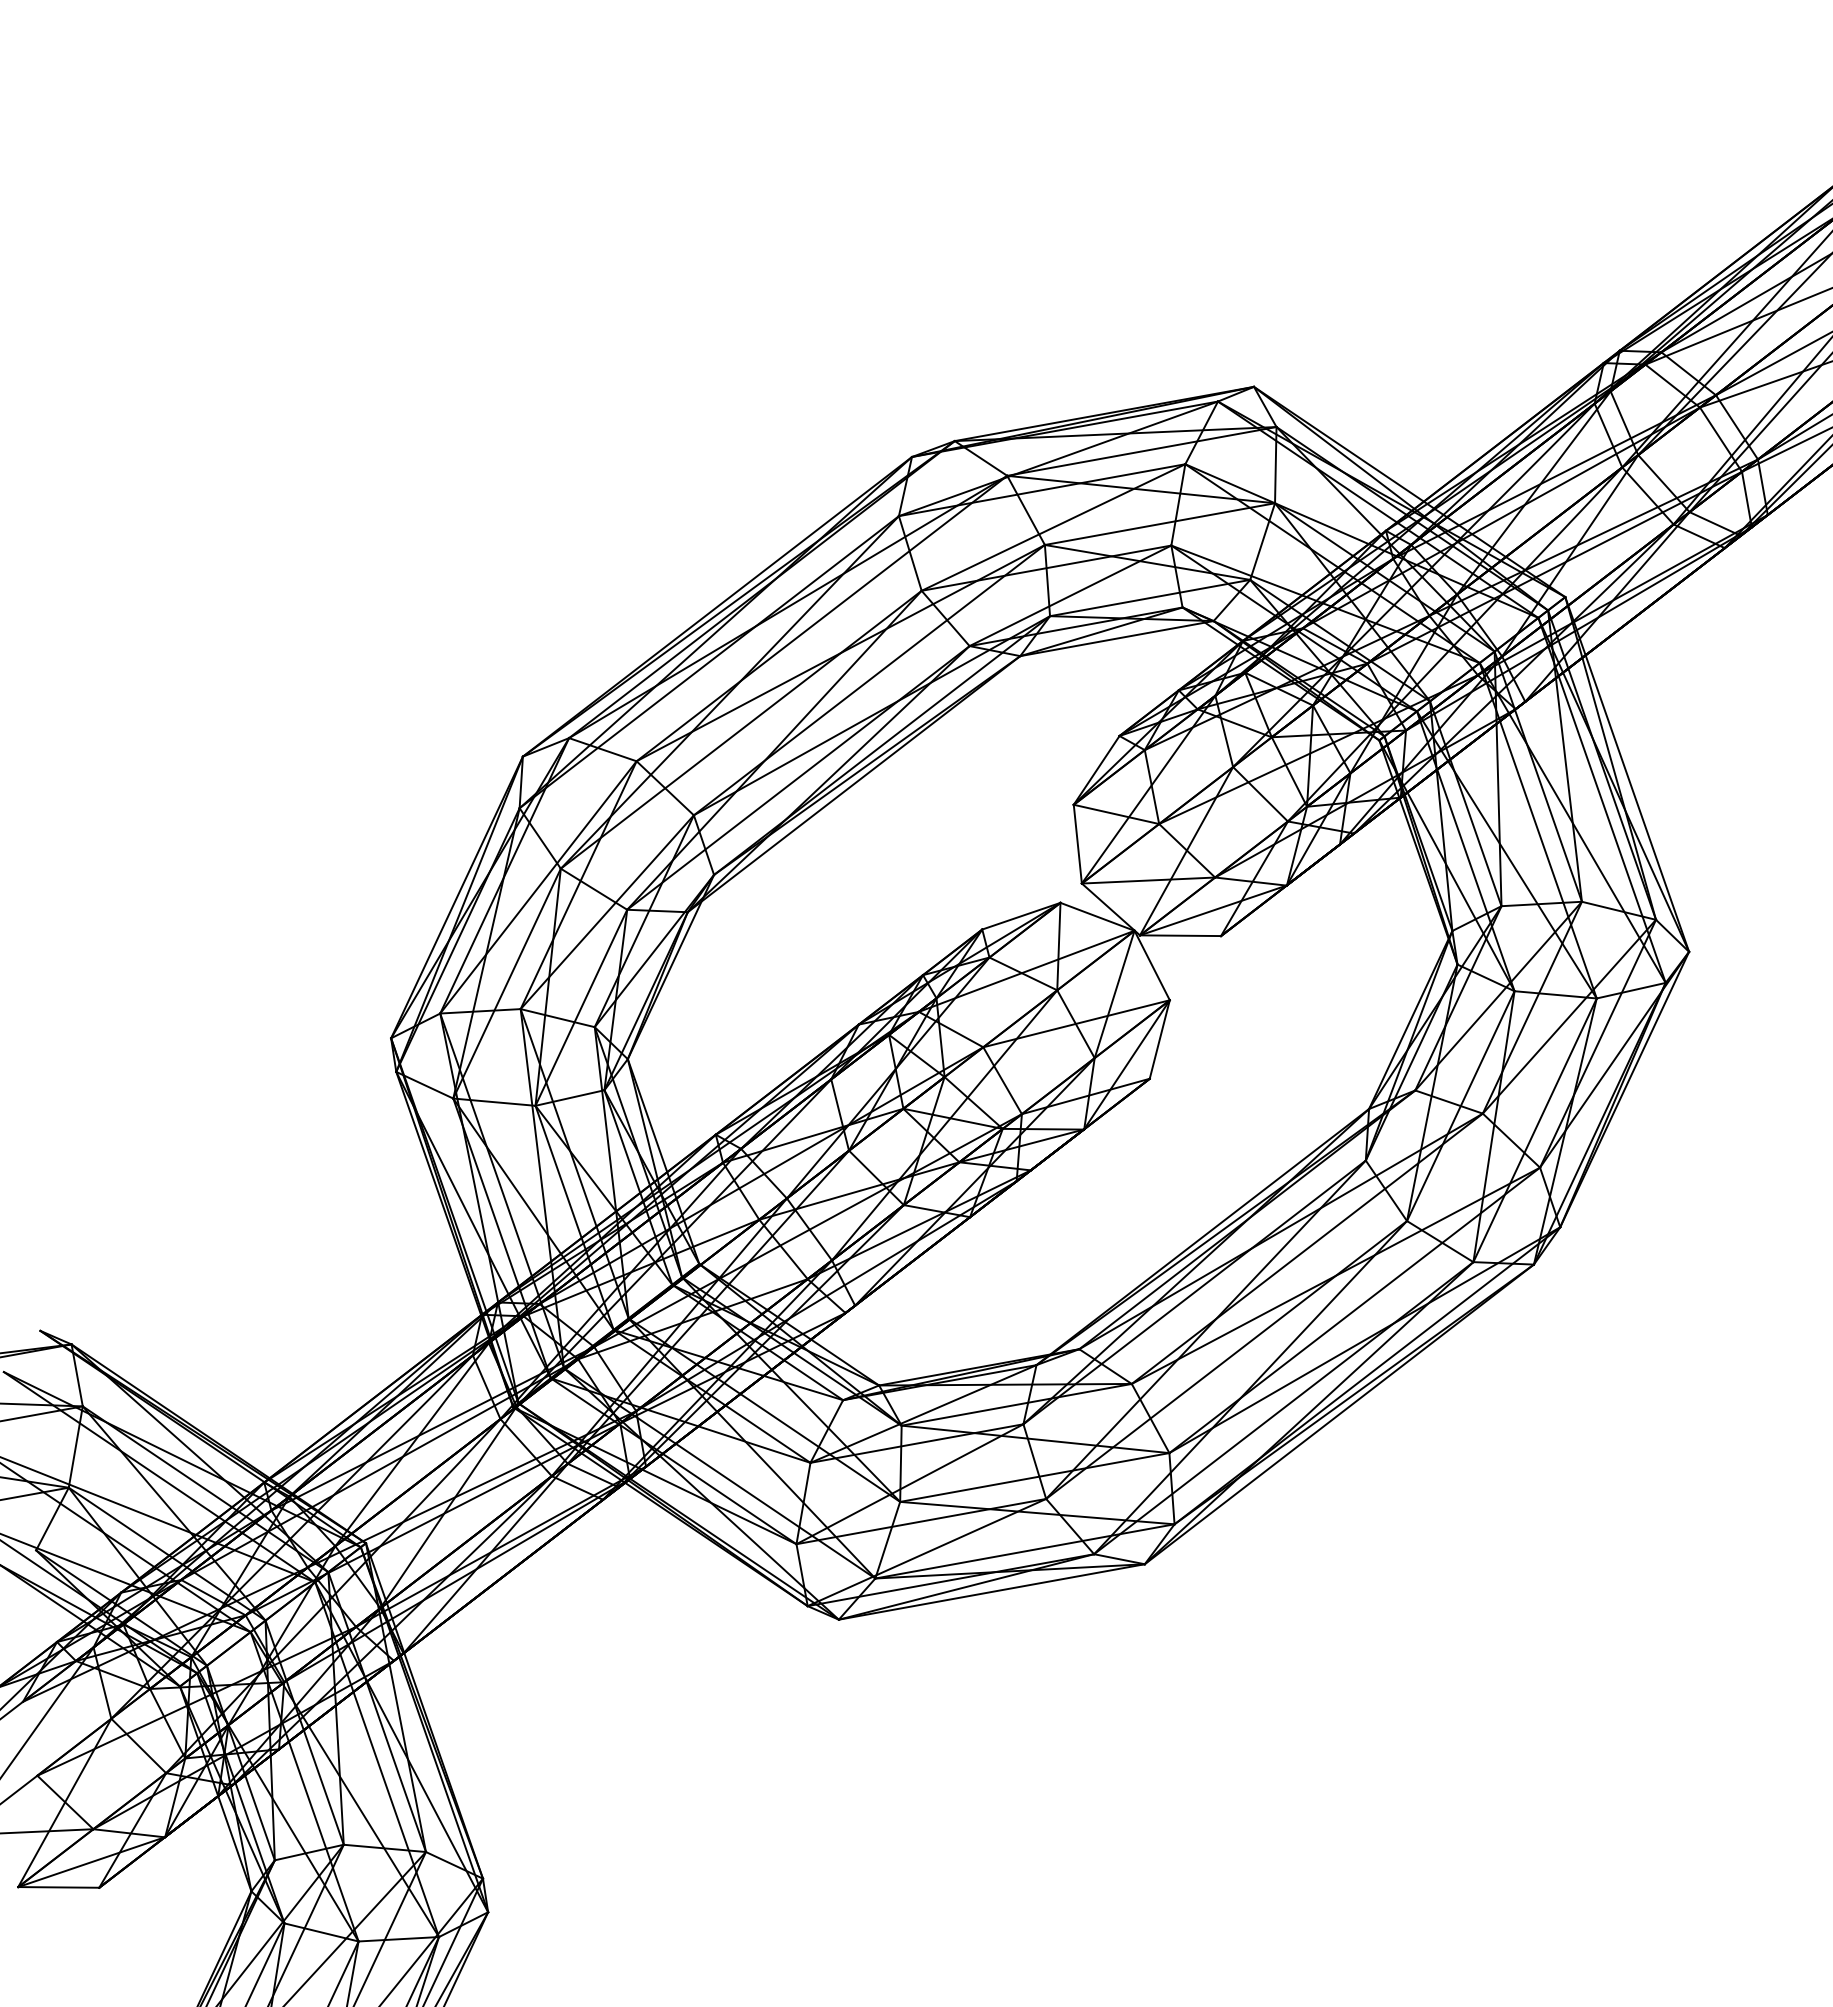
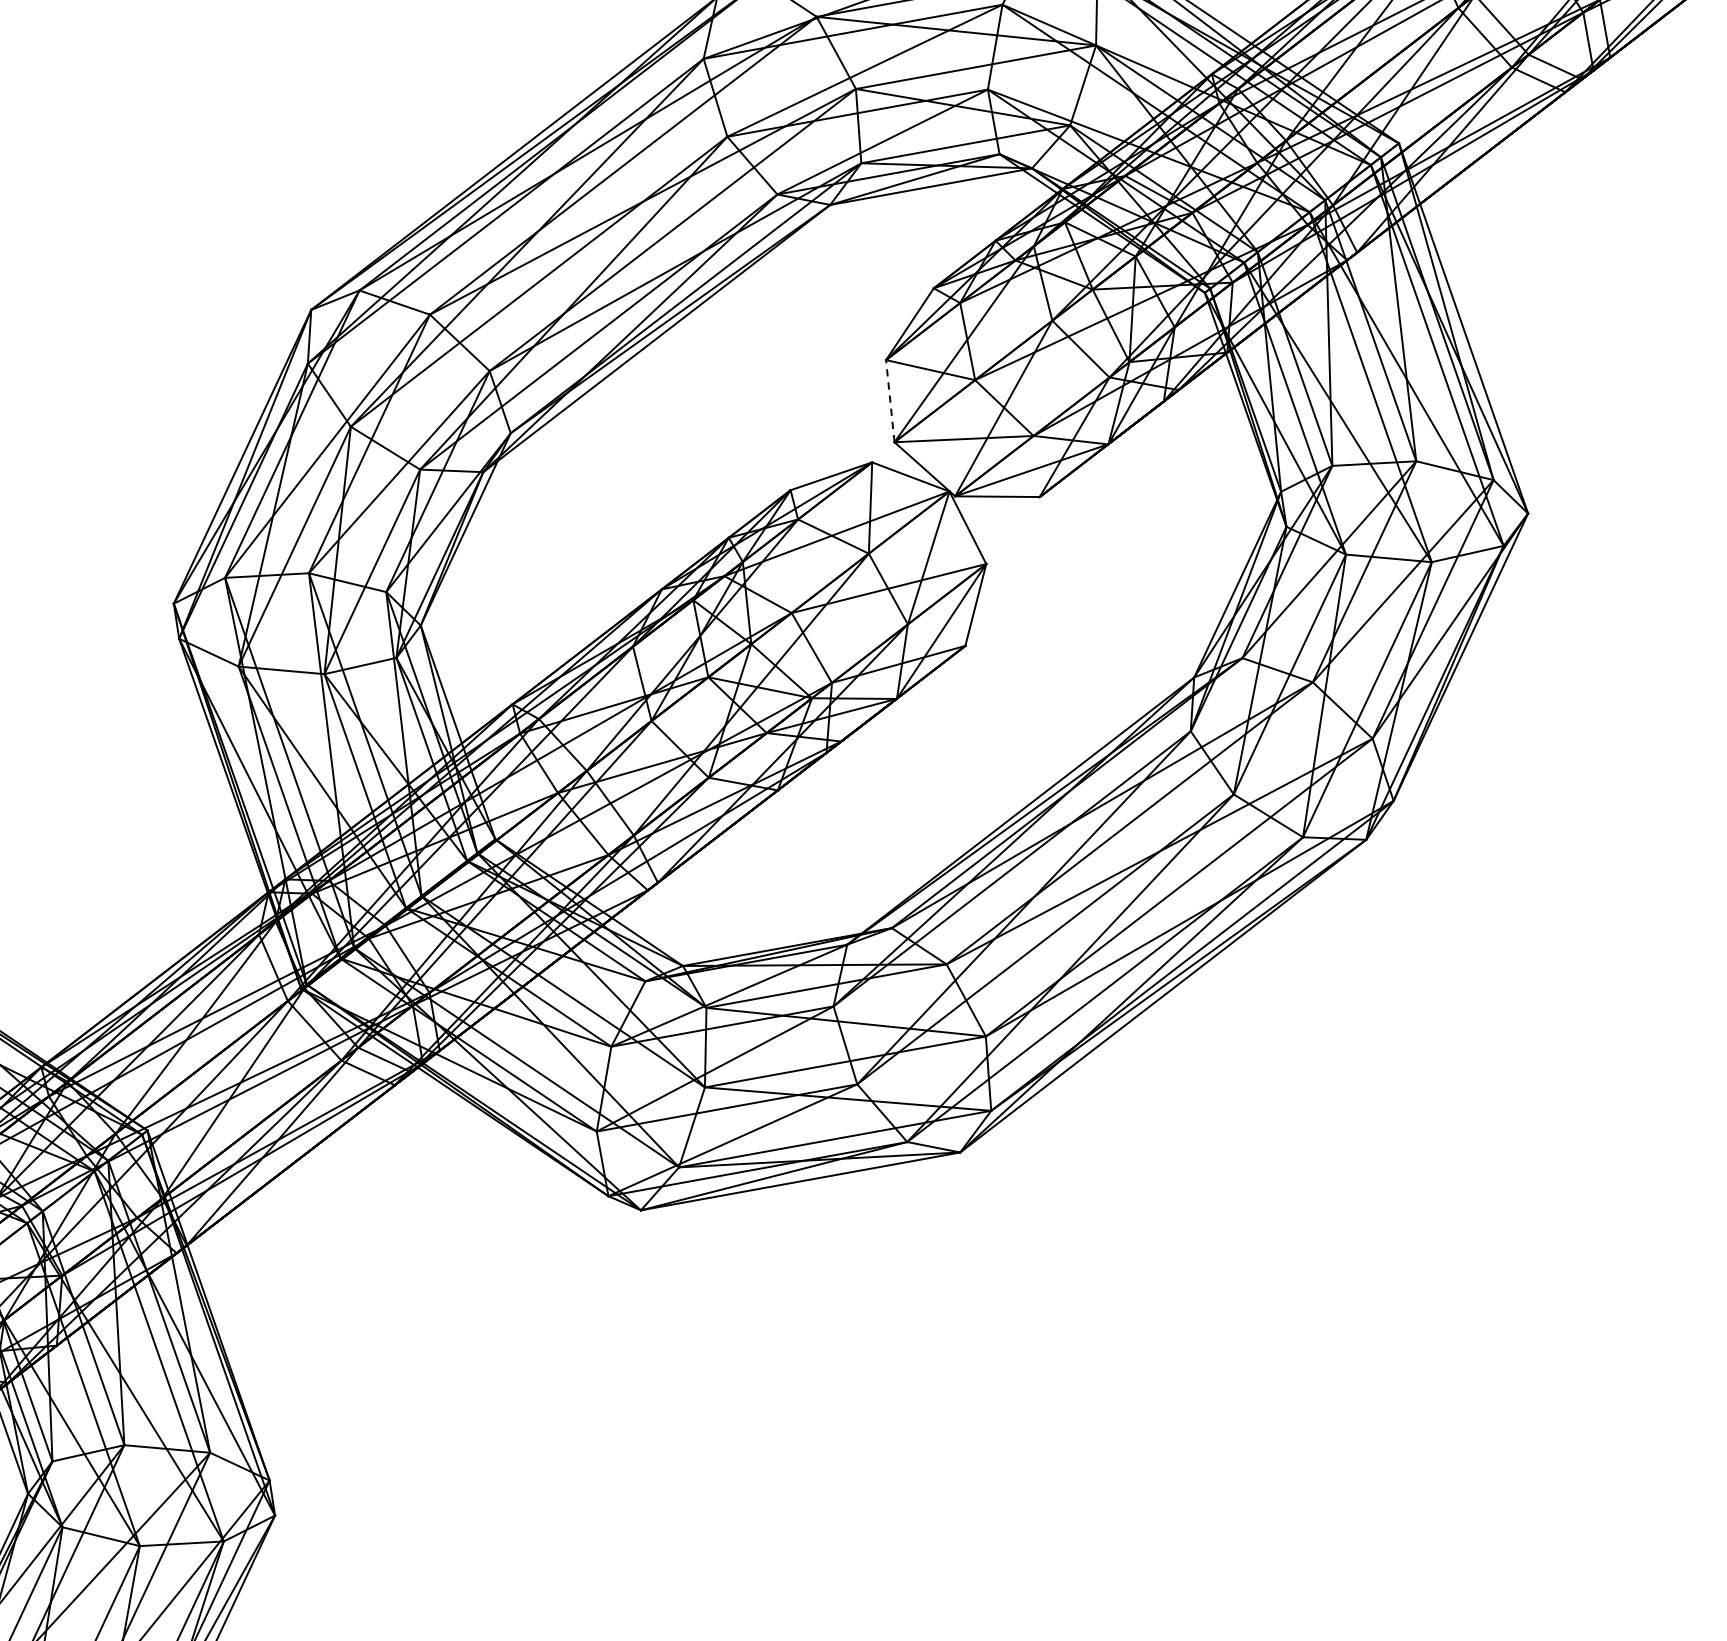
line: (1077, 844) -> (889, 401), solid -> dashed

